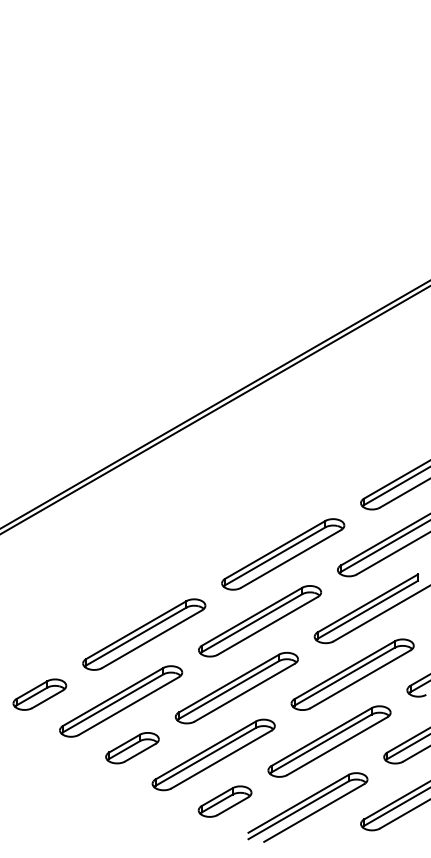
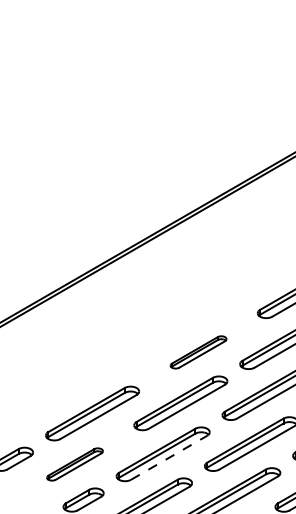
part: (283, 554) -> (198, 352), size x0.6
line: (244, 692) -> (168, 457), solid -> dashed
part: (121, 701) -> (75, 464), size x0.6

